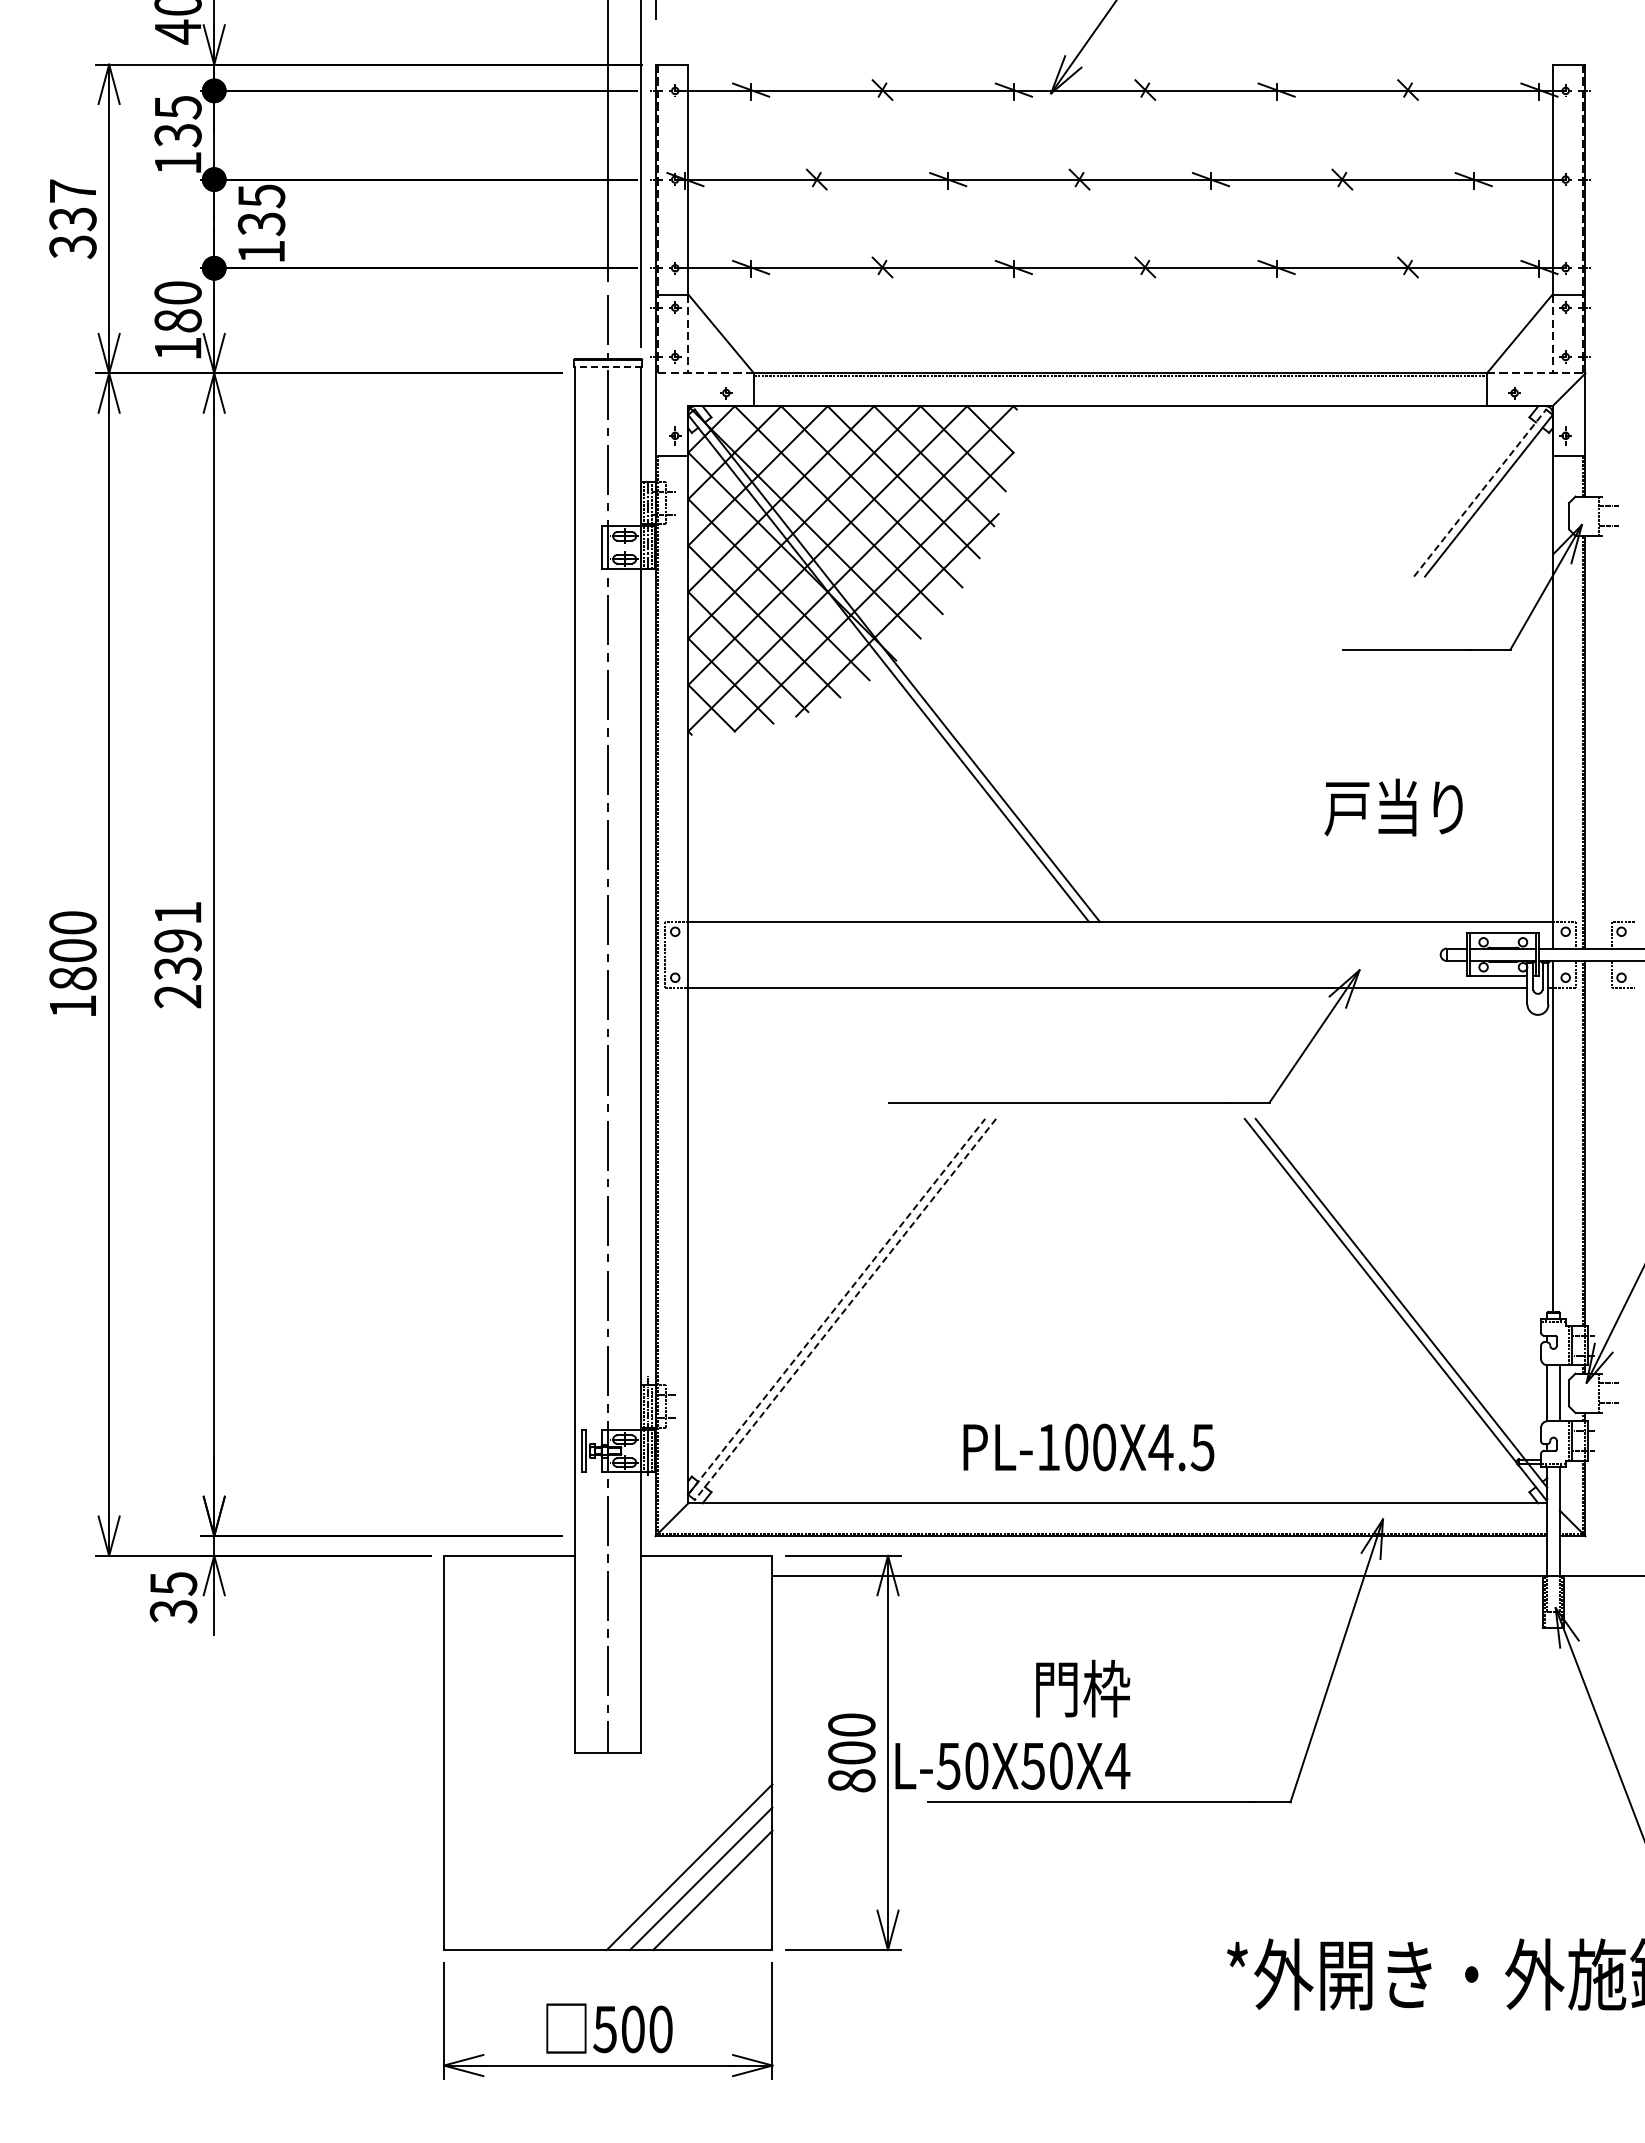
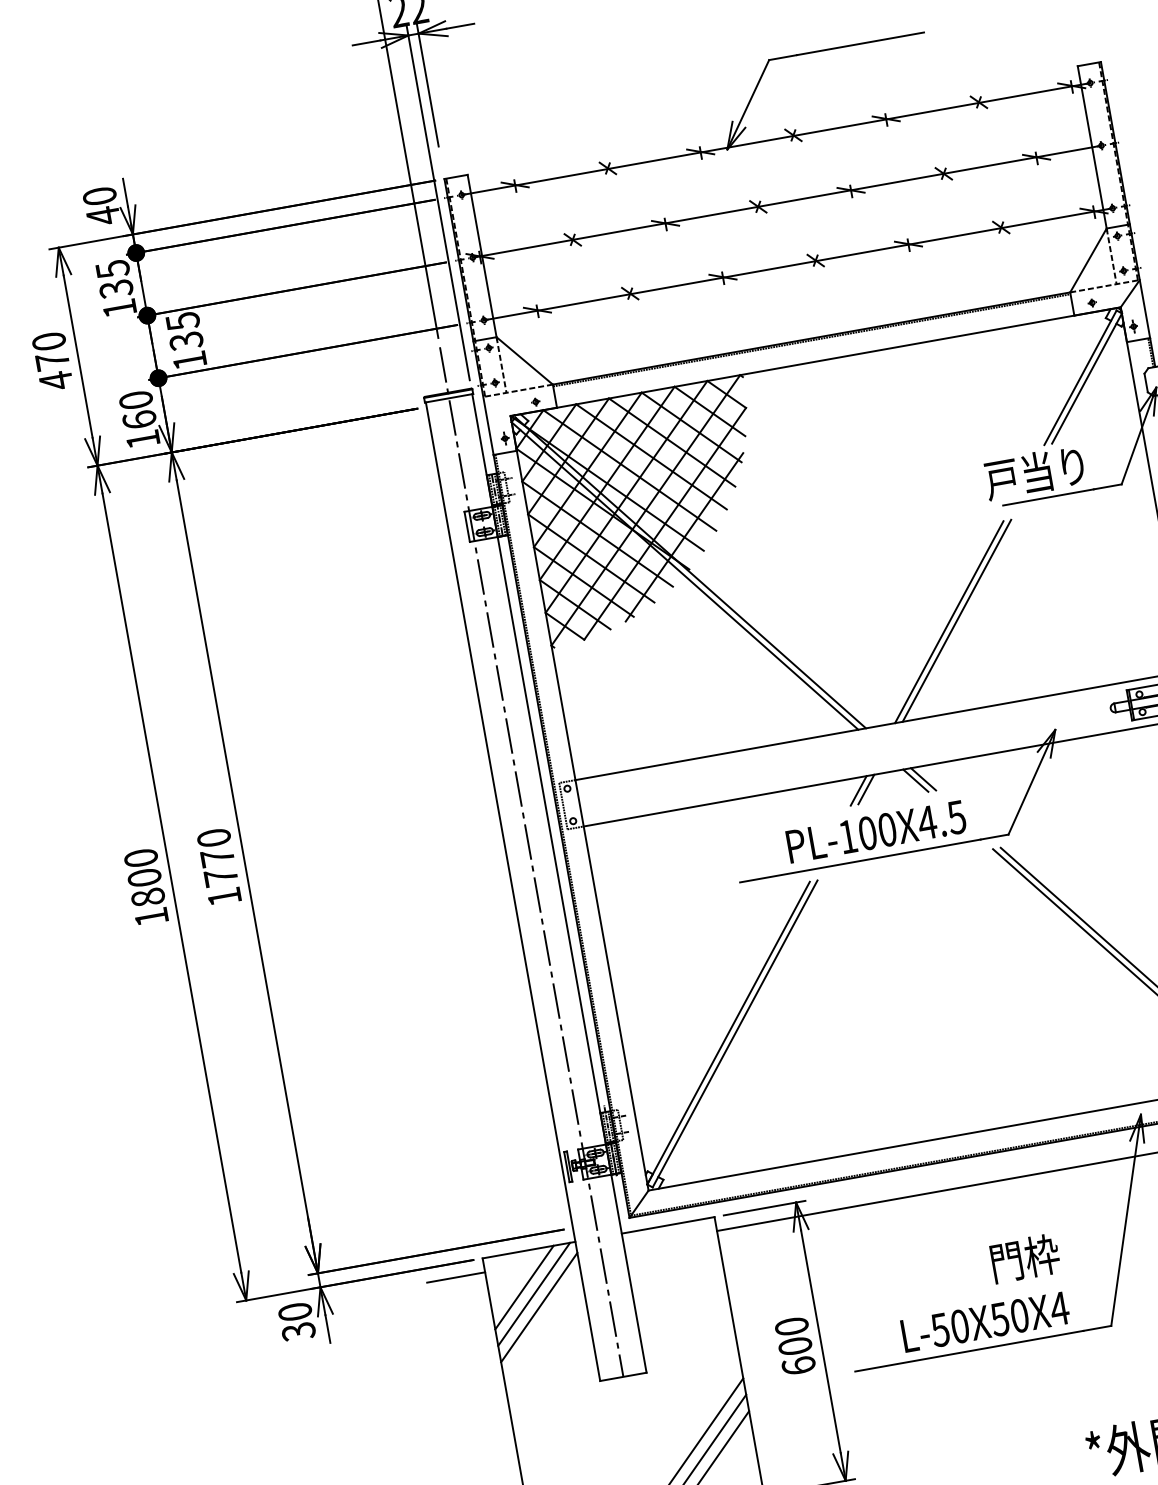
text: (72, 219) -> (52, 361), 337 -> 470
text: (177, 320) -> (139, 419), 180 -> 160
line: (607, 366) -> (448, 398), dashed -> solid
line: (1480, 492) -> (1080, 377), dashed -> solid
line: (1240, 796) -> (949, 622), added
line: (1250, 796) -> (956, 620), added
text: (1393, 807) -> (1034, 472), moved
text: (177, 954) -> (218, 867), 2391 -> 1770
line: (1074, 1005) -> (858, 790), added
line: (1084, 1005) -> (865, 789), added
line: (1155, 1005) -> (915, 780), added
line: (1165, 1005) -> (922, 779), added
line: (836, 1306) -> (728, 1032), dashed -> solid
line: (845, 1309) -> (735, 1033), dashed -> solid
text: (1088, 1447) -> (876, 831), moved
line: (402, 1575) -> (455, 1277), added
text: (173, 1583) -> (295, 1311), 35 -> 30
line: (494, 1605) -> (524, 1287), added
line: (505, 1617) -> (533, 1294), added
line: (509, 1636) -> (539, 1307), added
text: (1012, 1724) -> (980, 1292), moved
text: (851, 1780) -> (798, 1365), 800 -> 600

